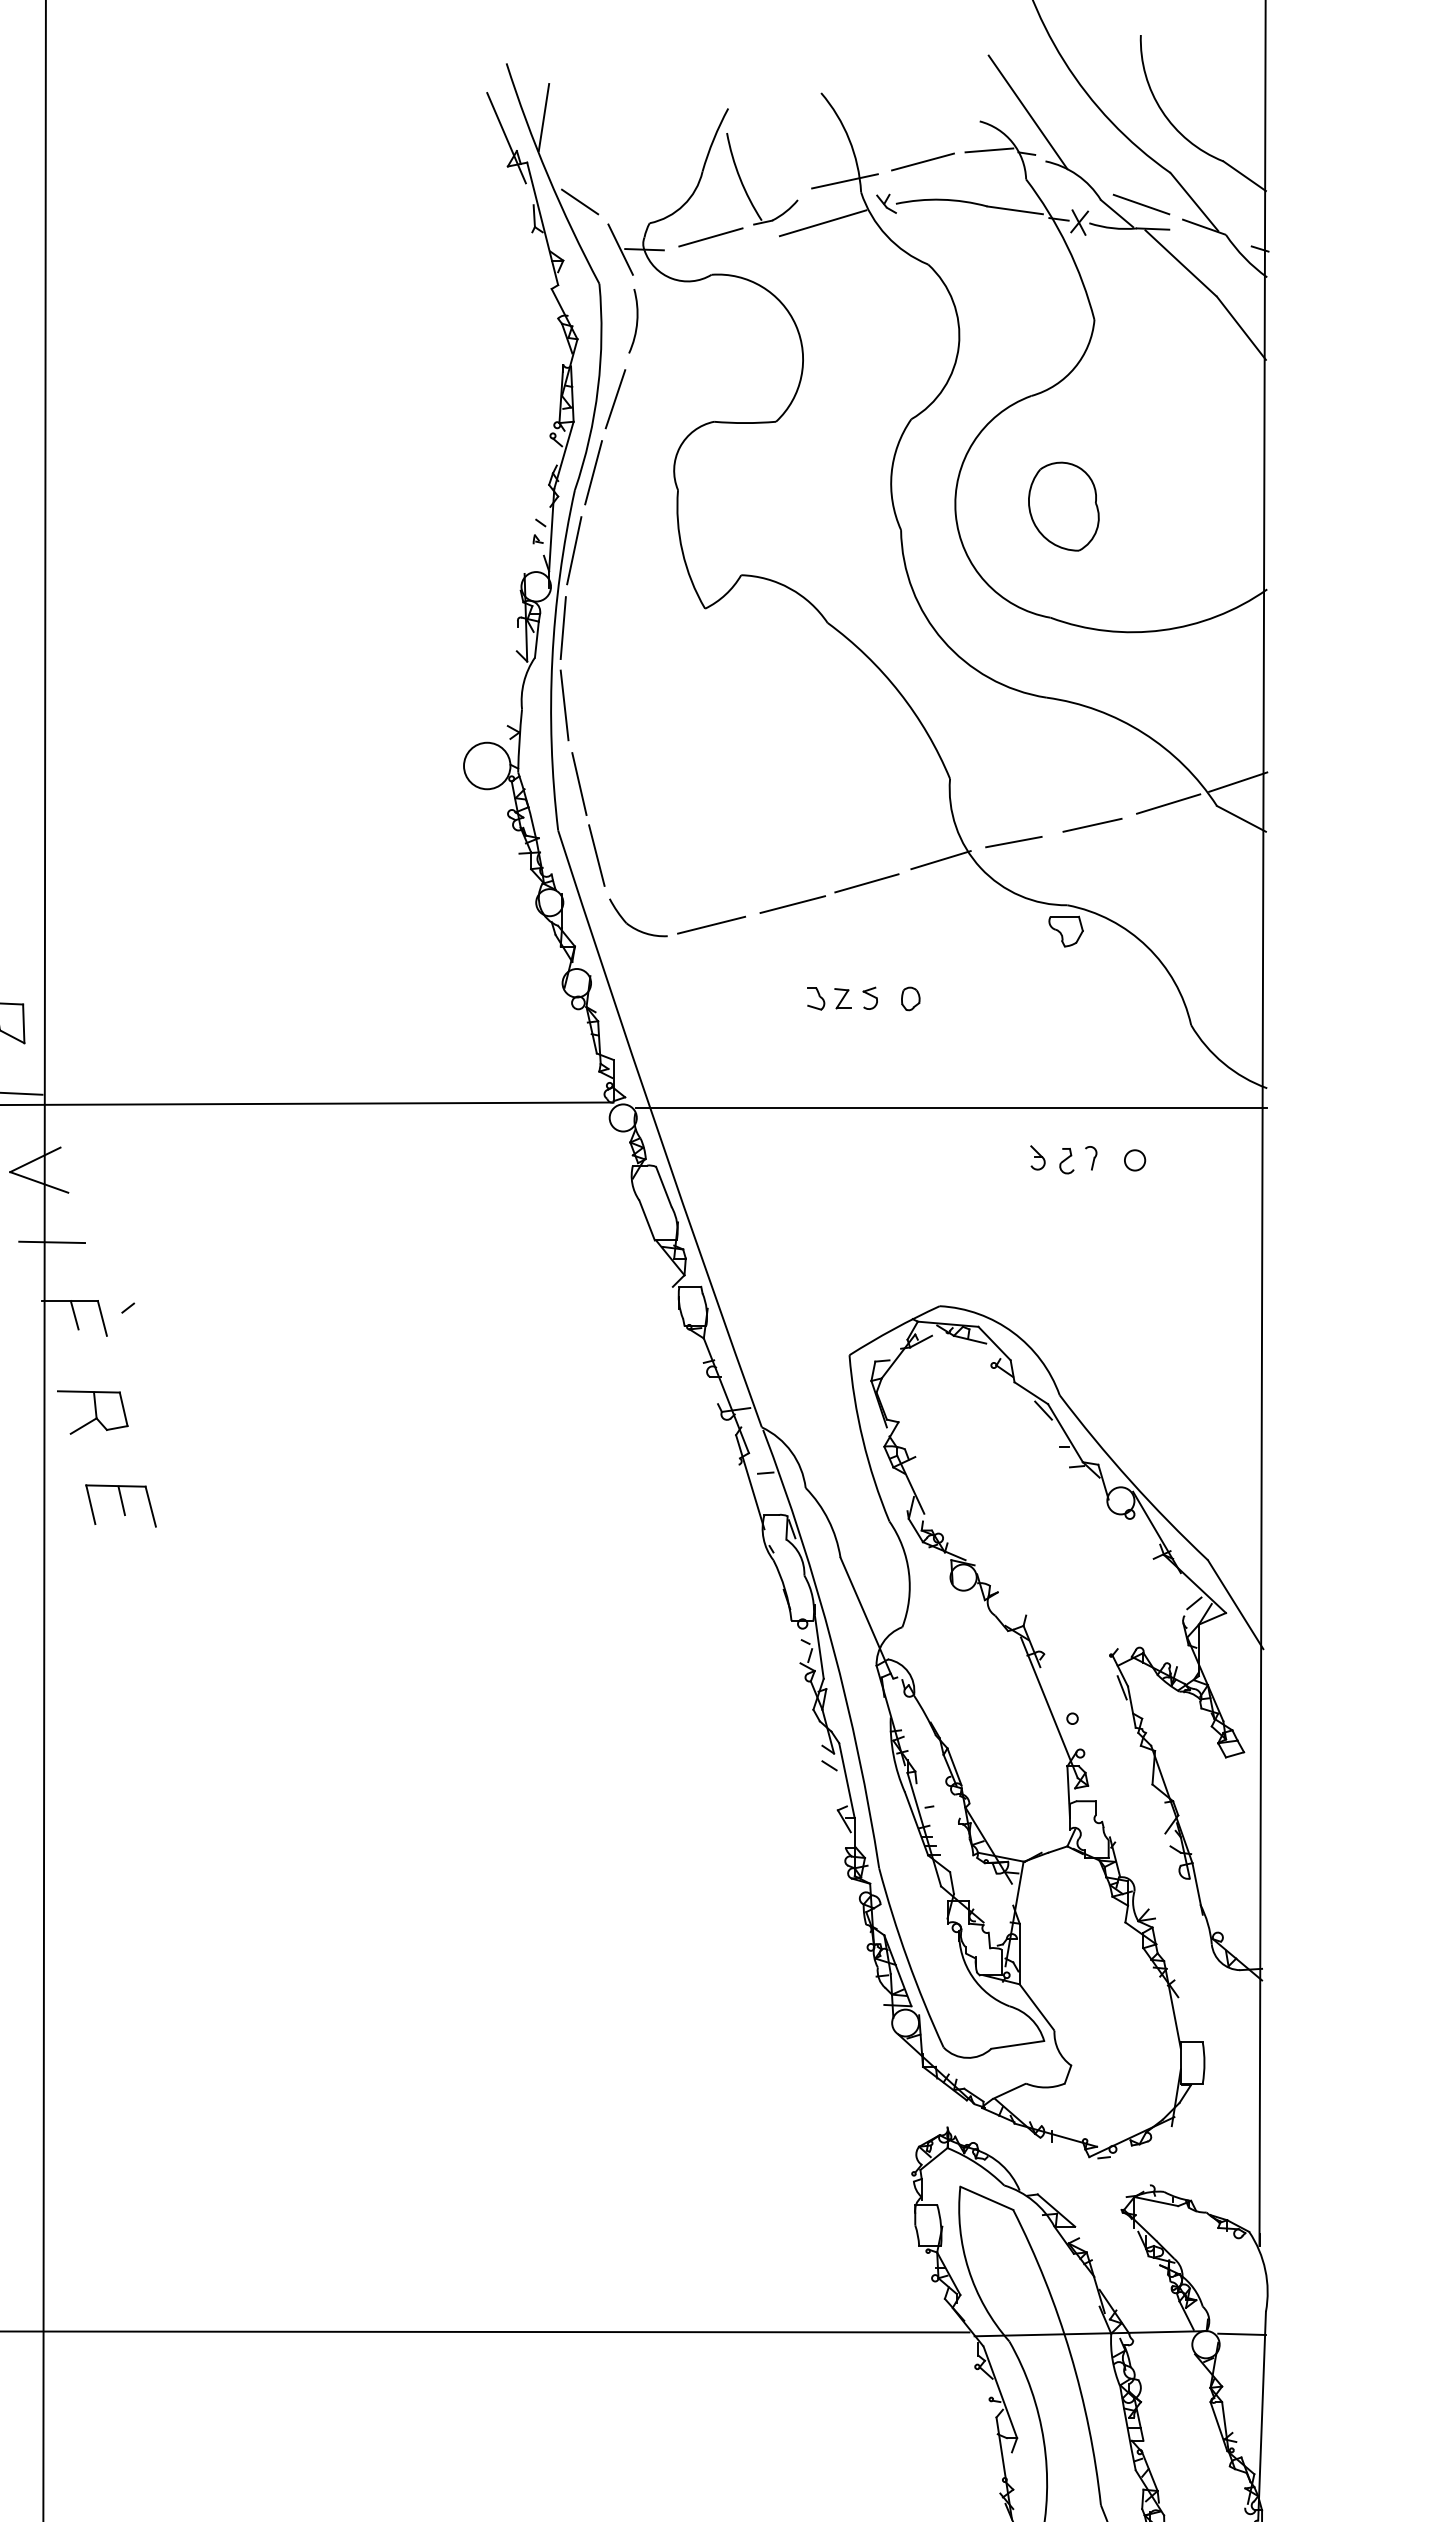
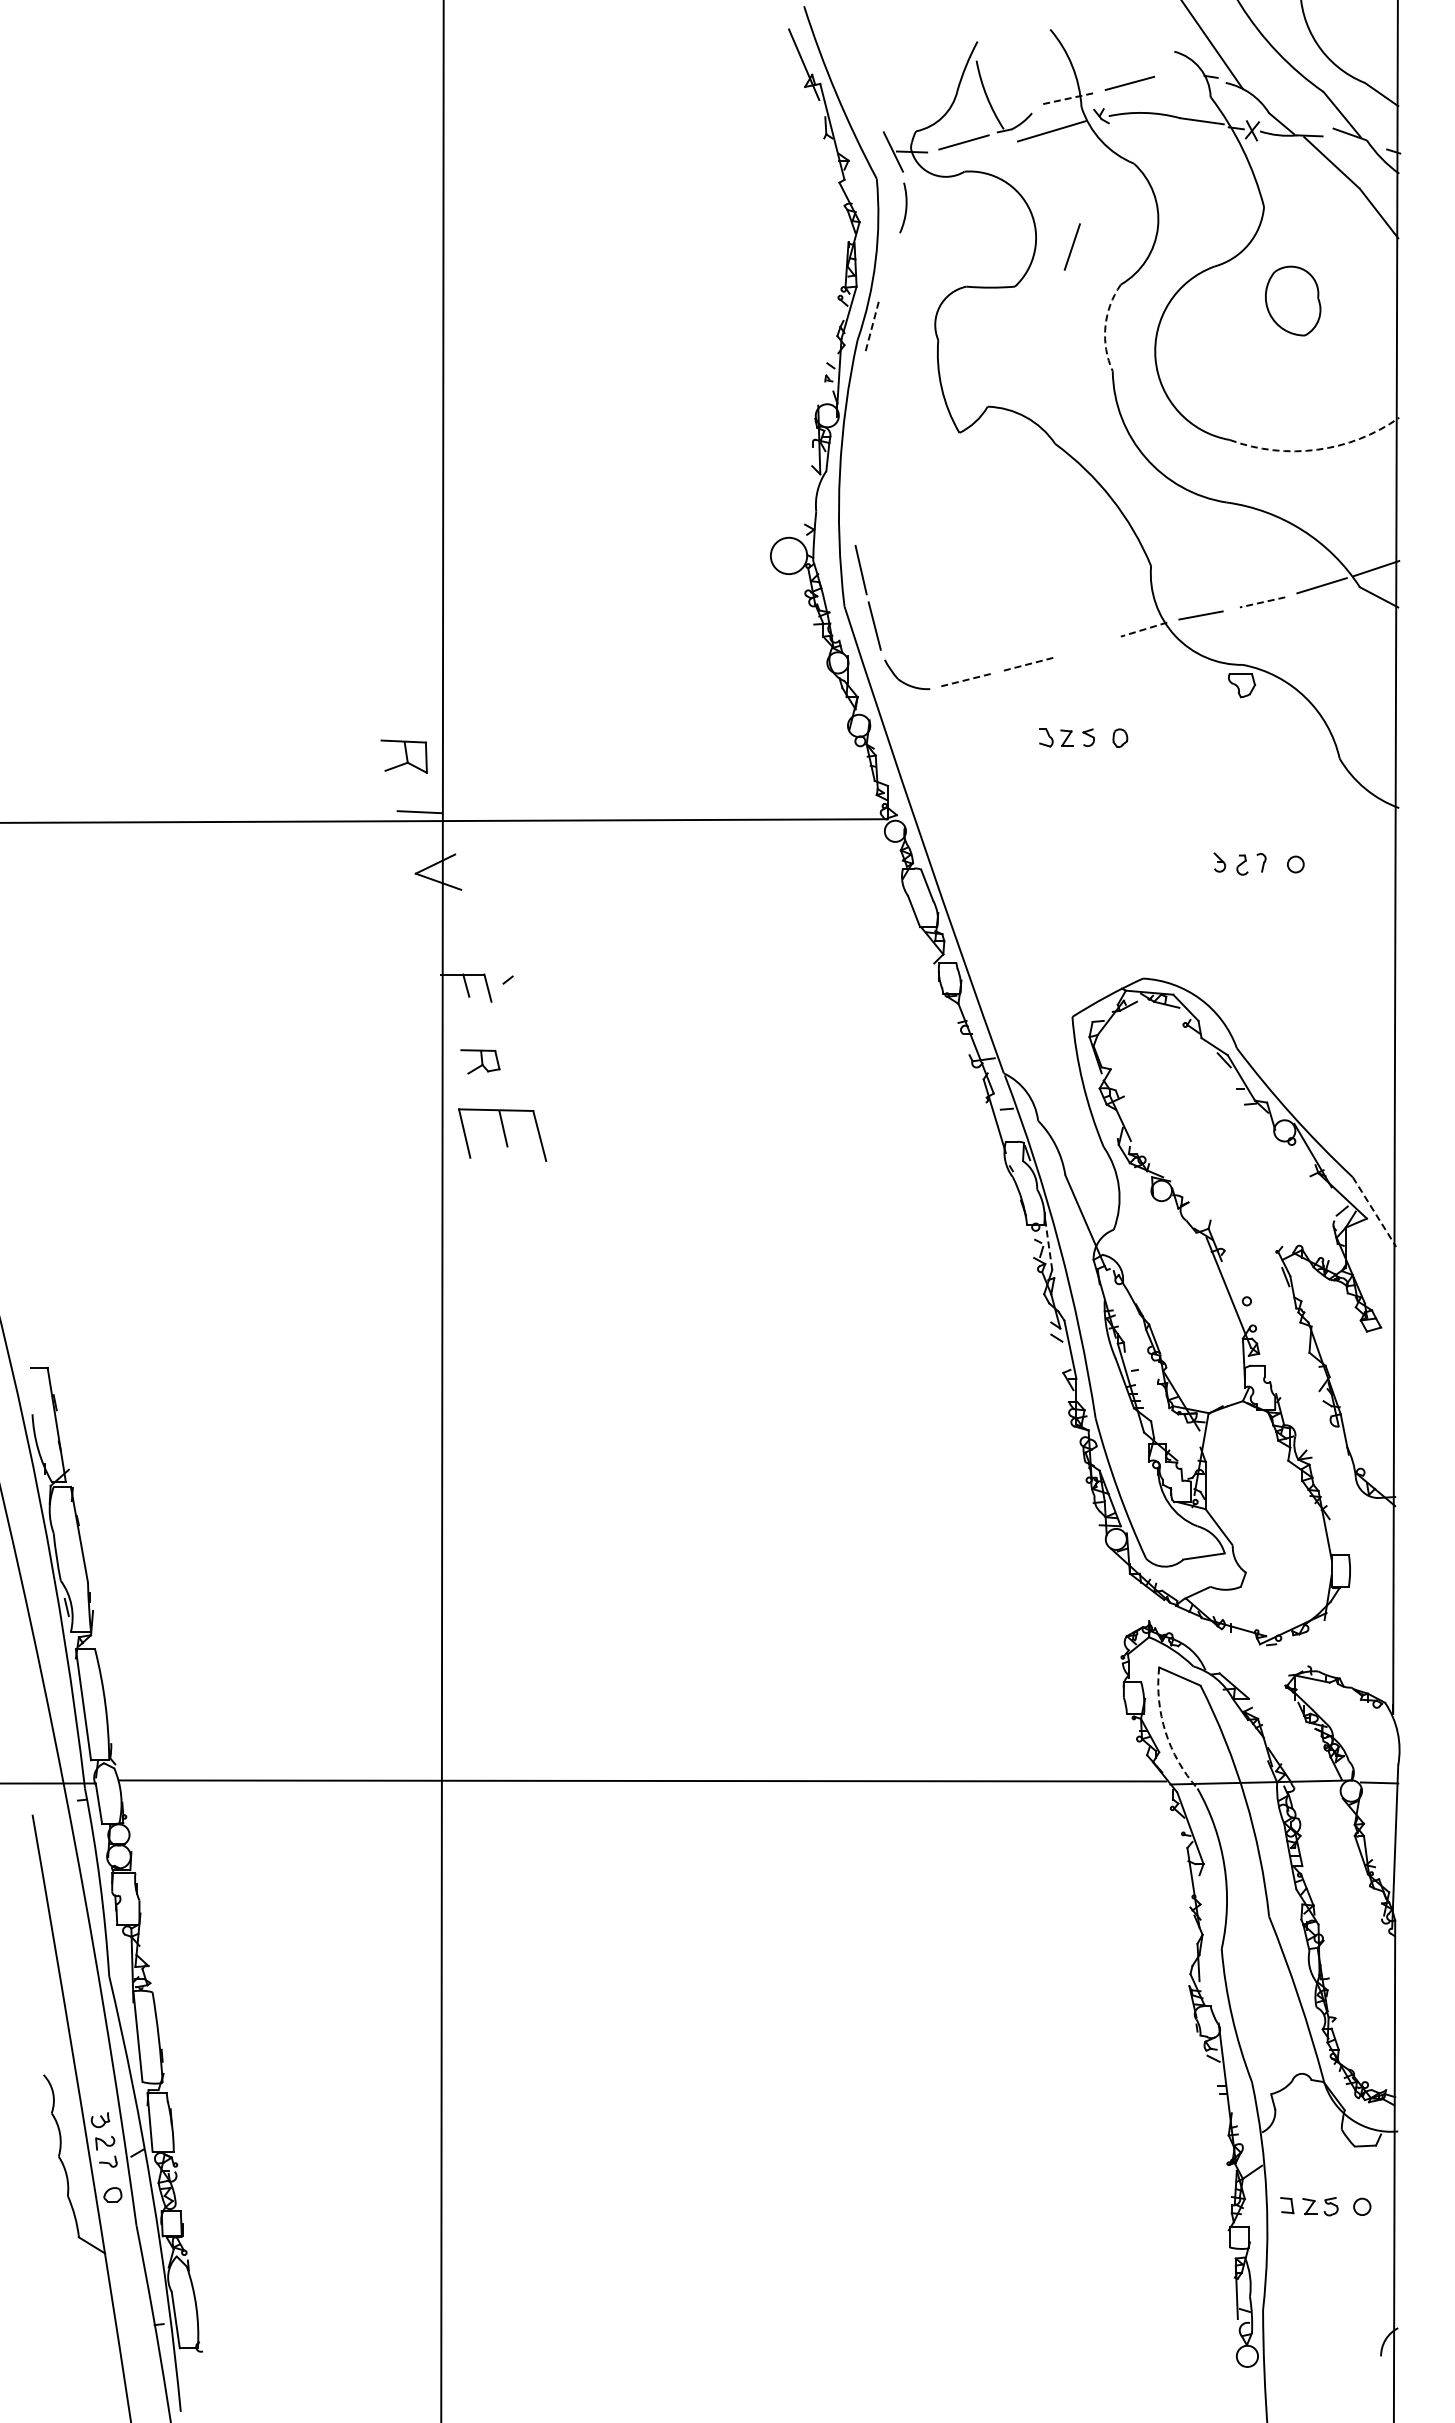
line: (544, 117) -> (833, 48), removed
line: (988, 149) -> (1181, 73), removed
line: (845, 181) -> (1069, 98), solid -> dashed
line: (579, 201) -> (861, 114), removed
line: (1141, 204) -> (1300, 116), removed
line: (614, 398) -> (1071, 246), moved
line: (593, 472) -> (872, 326), solid -> dashed
arc: (891, 472) -> (1105, 326), solid -> dashed
part: (1064, 505) -> (1293, 300), moved
line: (573, 550) -> (856, 387), removed
line: (563, 627) -> (848, 447), removed
arc: (1162, 629) -> (1317, 449), solid -> dashed
line: (564, 705) -> (849, 508), removed
line: (1092, 825) -> (1262, 602), solid -> dashed
line: (940, 859) -> (1143, 629), solid -> dashed
line: (866, 882) -> (1085, 647), removed
line: (792, 904) -> (1027, 664), solid -> dashed
line: (711, 925) -> (964, 680), solid -> dashed
line: (951, 1107) -> (1152, 823), removed
line: (51, 1242) -> (448, 928), removed
part: (92, 1412) -> (480, 1061), size x0.7
part: (121, 1505) -> (502, 1134), size x1.6
line: (1235, 1605) -> (1374, 1212), solid -> dashed
line: (818, 1647) -> (1048, 1245), solid -> dashed
arc: (968, 2269) -> (1165, 1732), solid -> dashed

